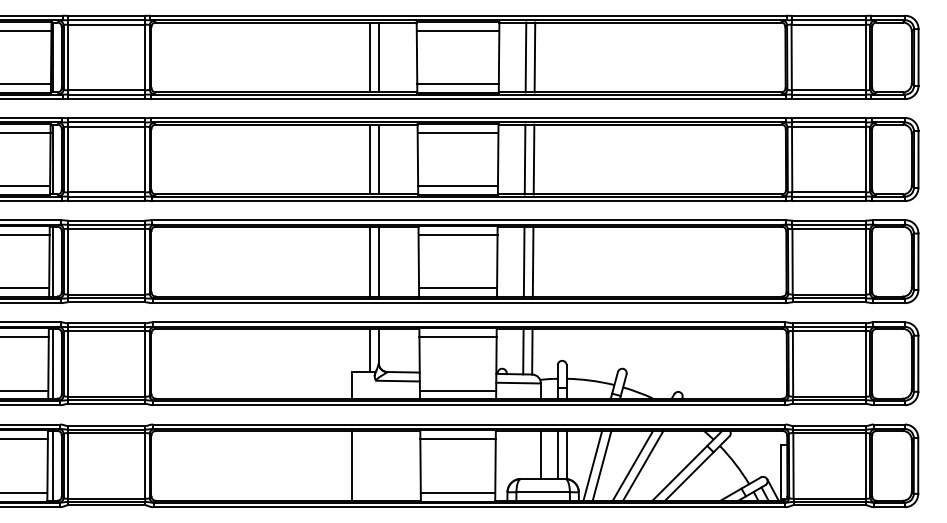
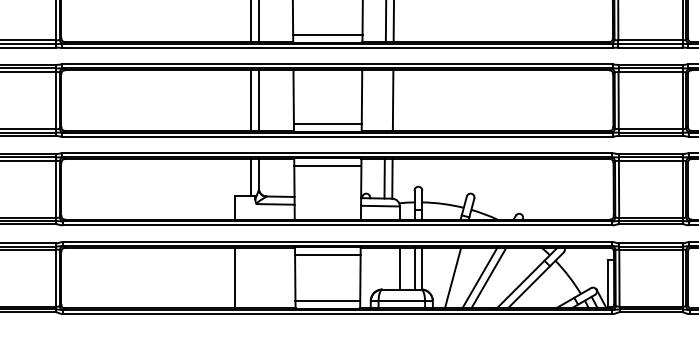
line: (457, 235) -> (327, 77), removed
line: (523, 261) -> (384, 100), removed
line: (457, 390) -> (327, 212), removed
line: (592, 465) -> (444, 277), removed

